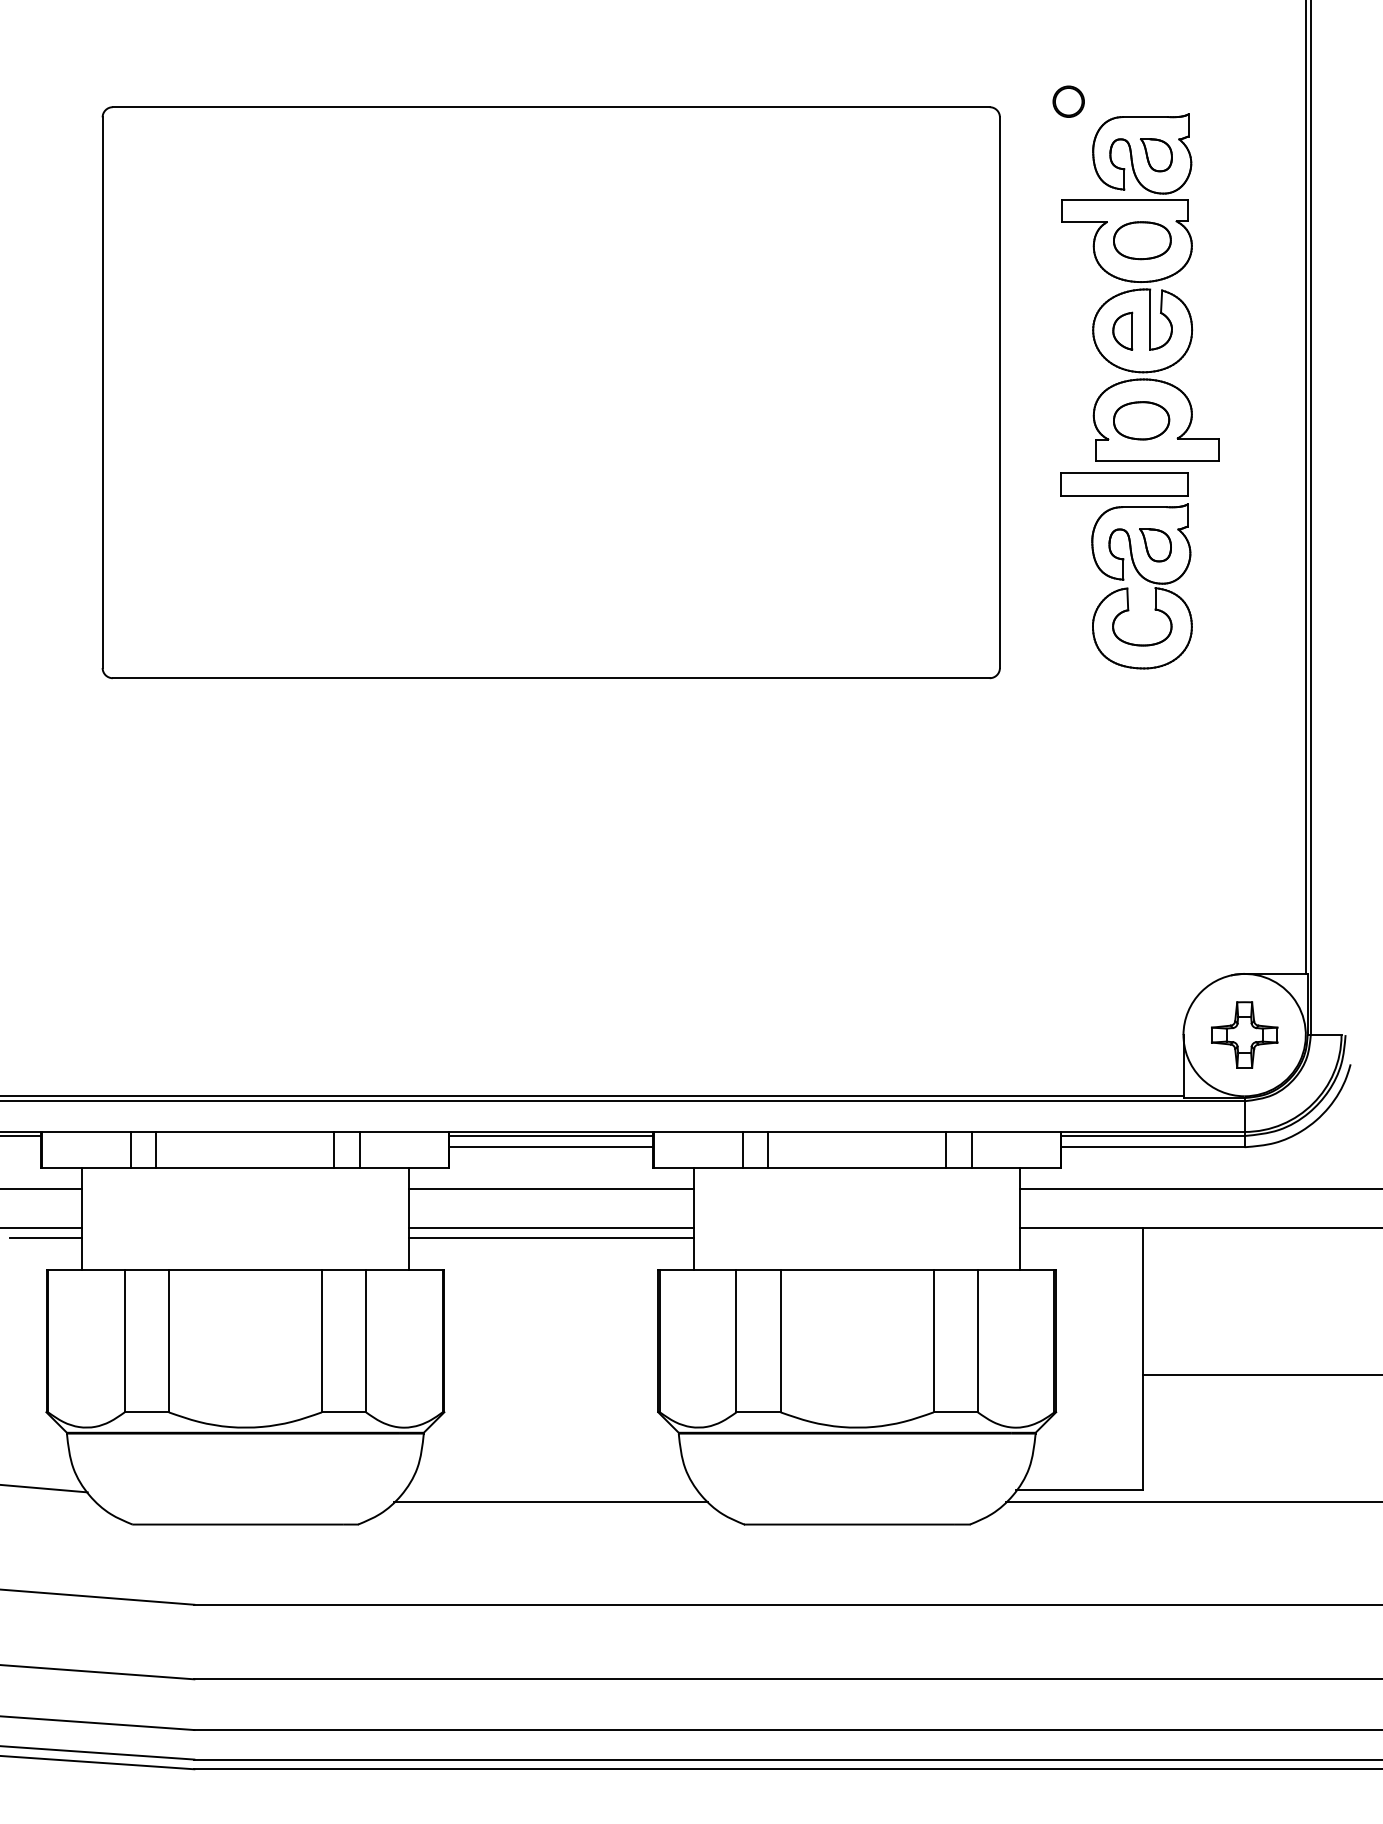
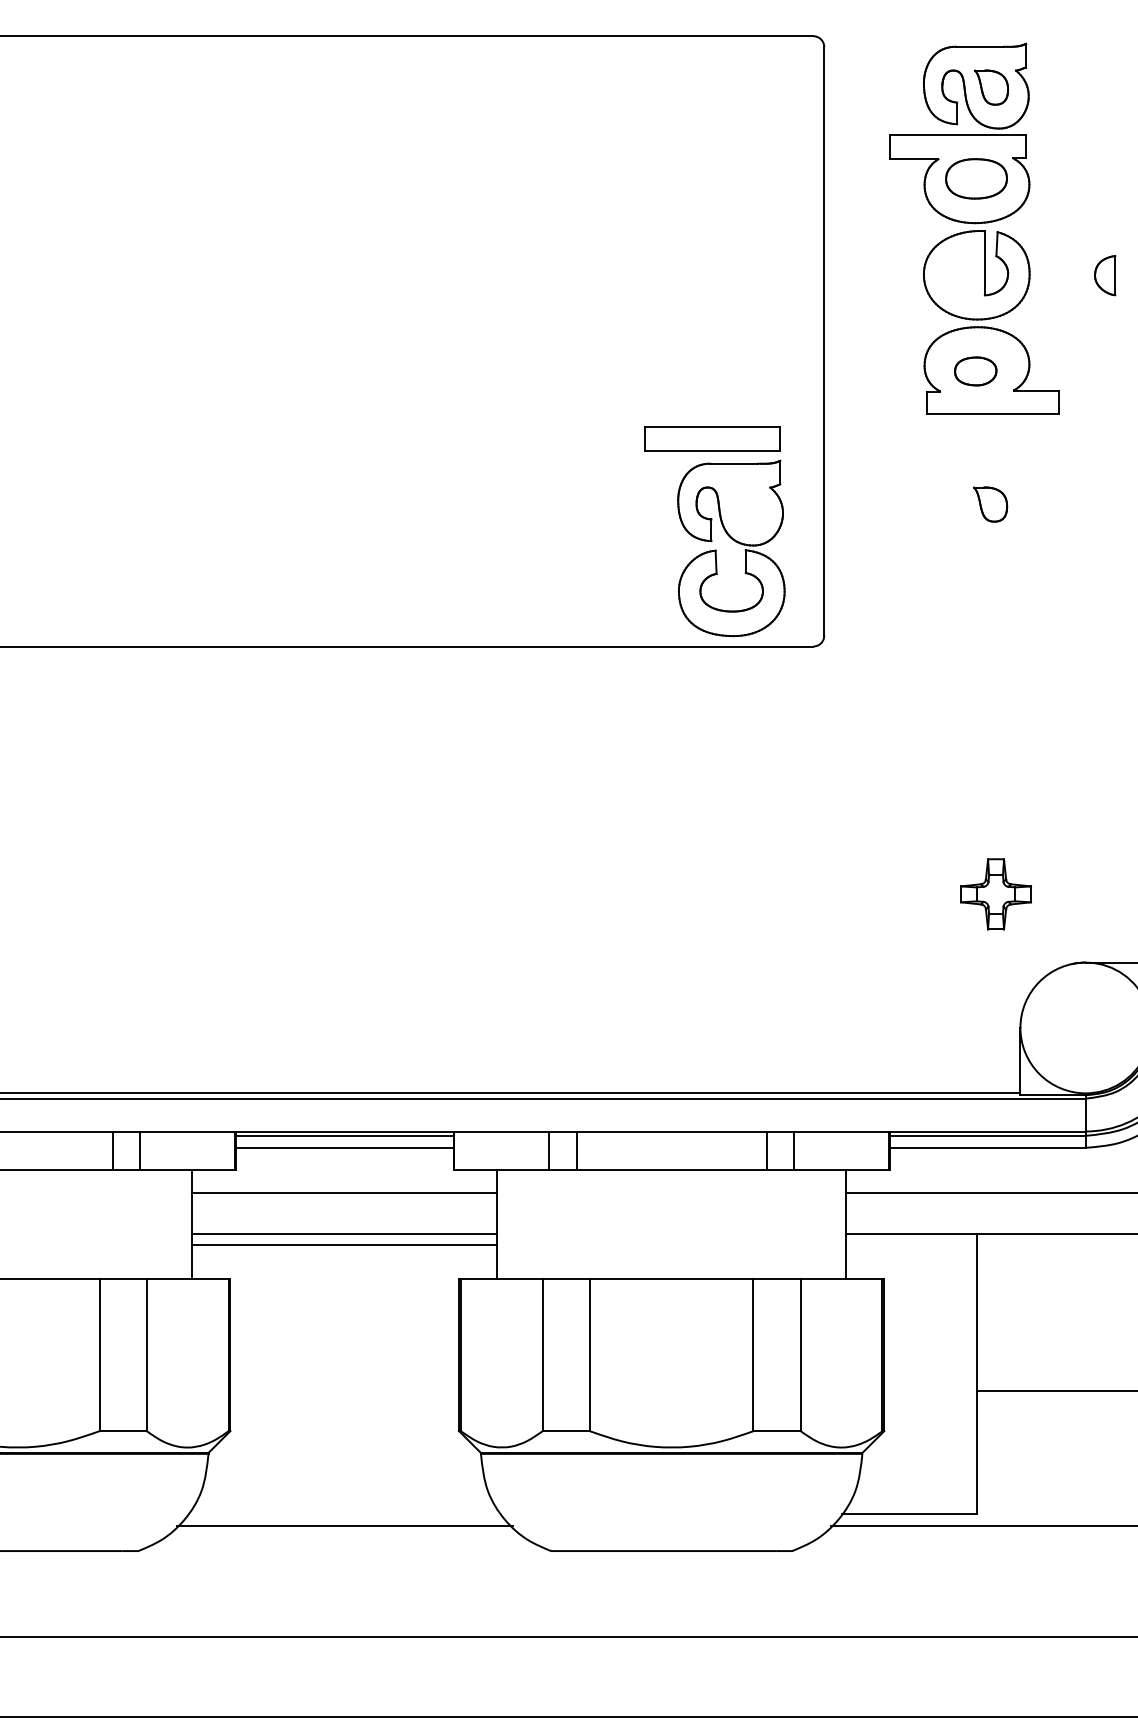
part: (1068, 101) -> (897, 30), removed
part: (1122, 330) -> (1104, 274), moved
part: (1141, 420) -> (975, 371), size x0.7
part: (1126, 570) -> (714, 531), moved
part: (1244, 1034) -> (995, 893), moved

